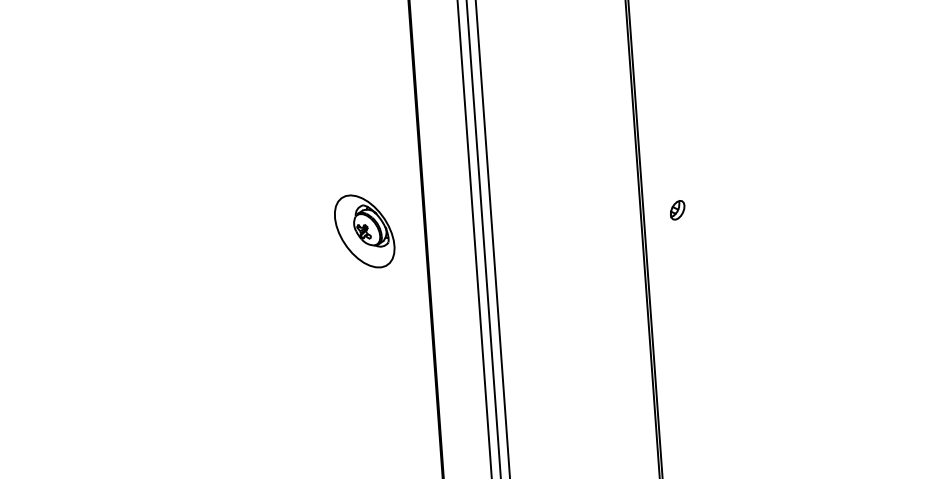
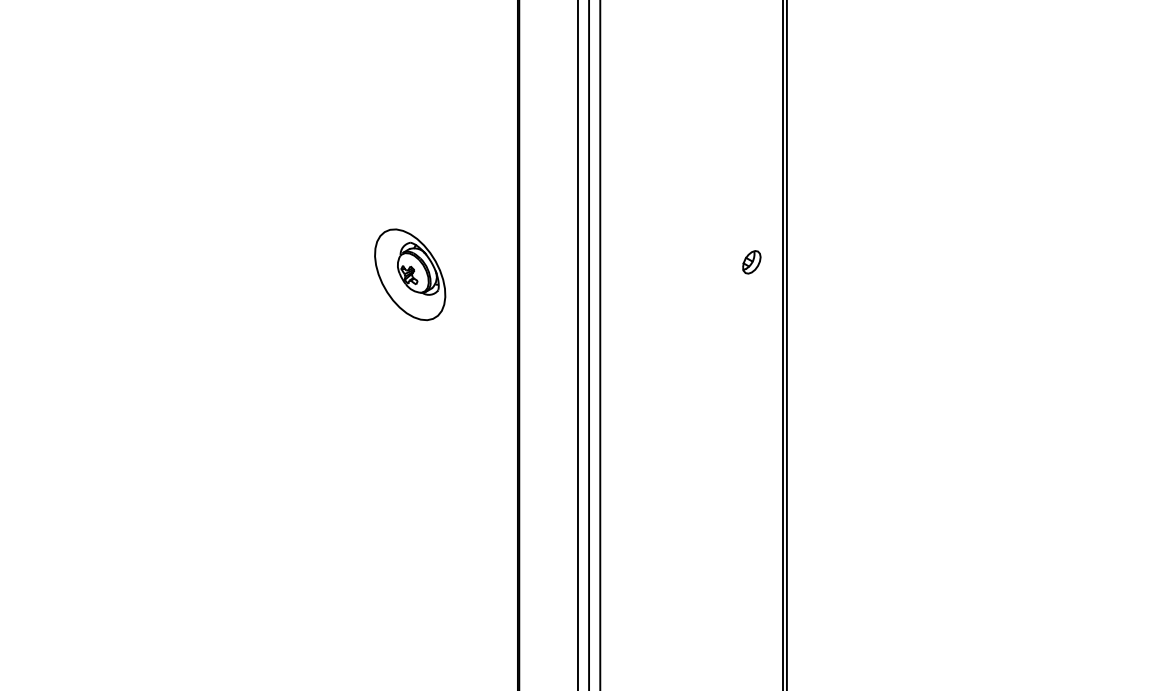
part: (677, 210) -> (751, 262), moved
part: (364, 231) -> (410, 274), moved

